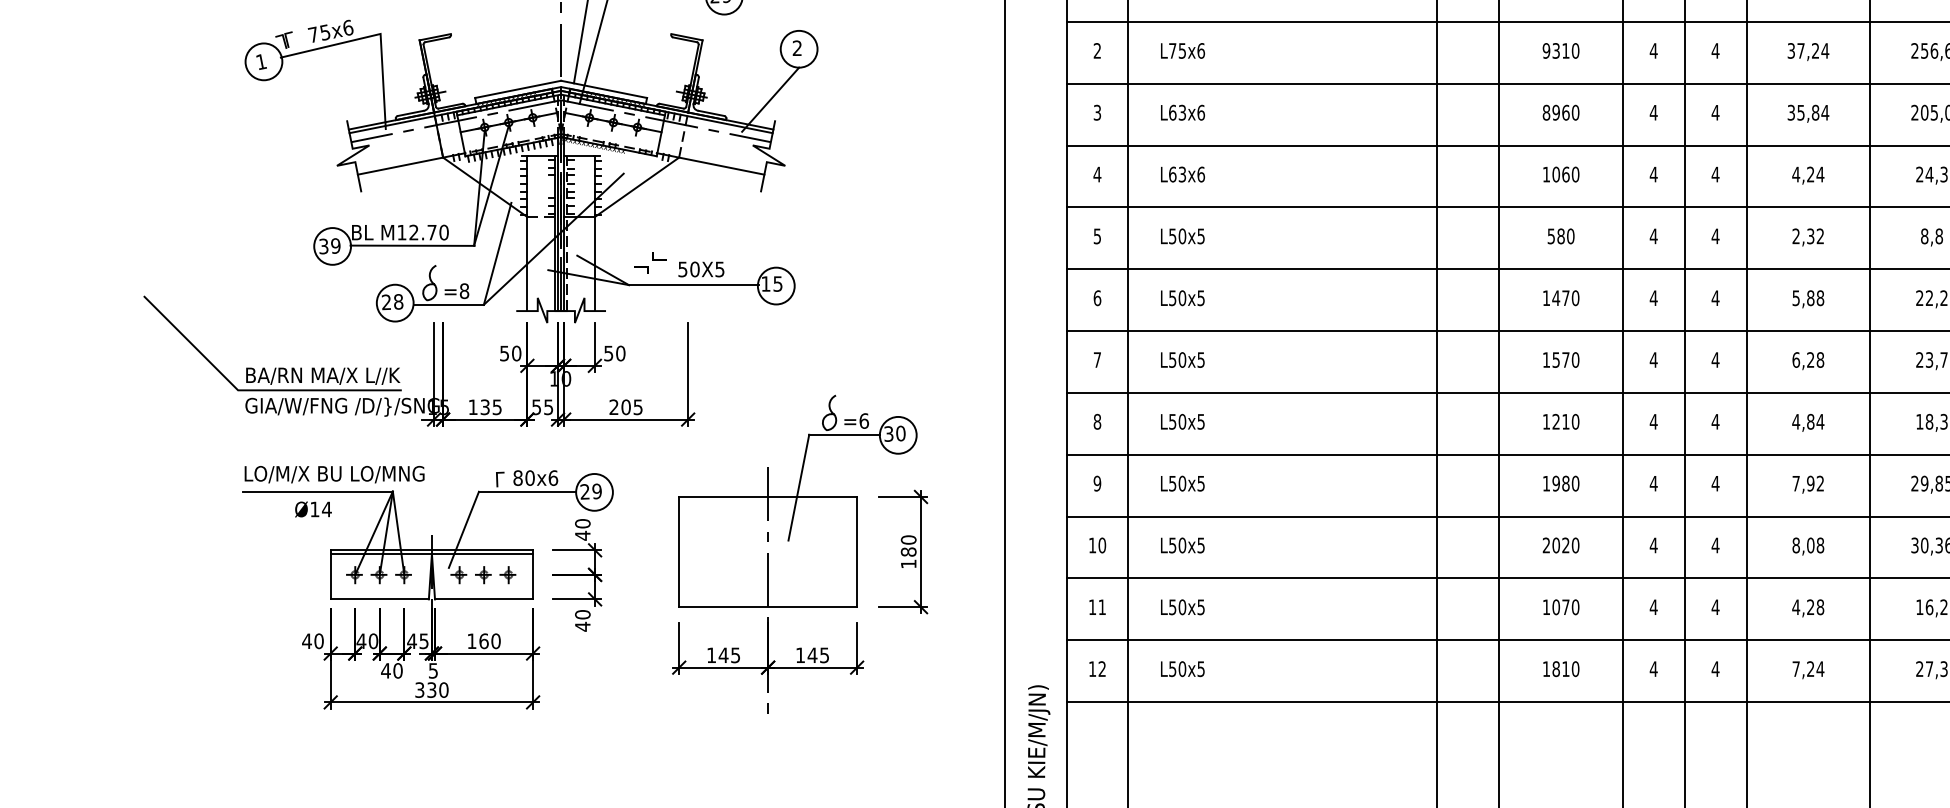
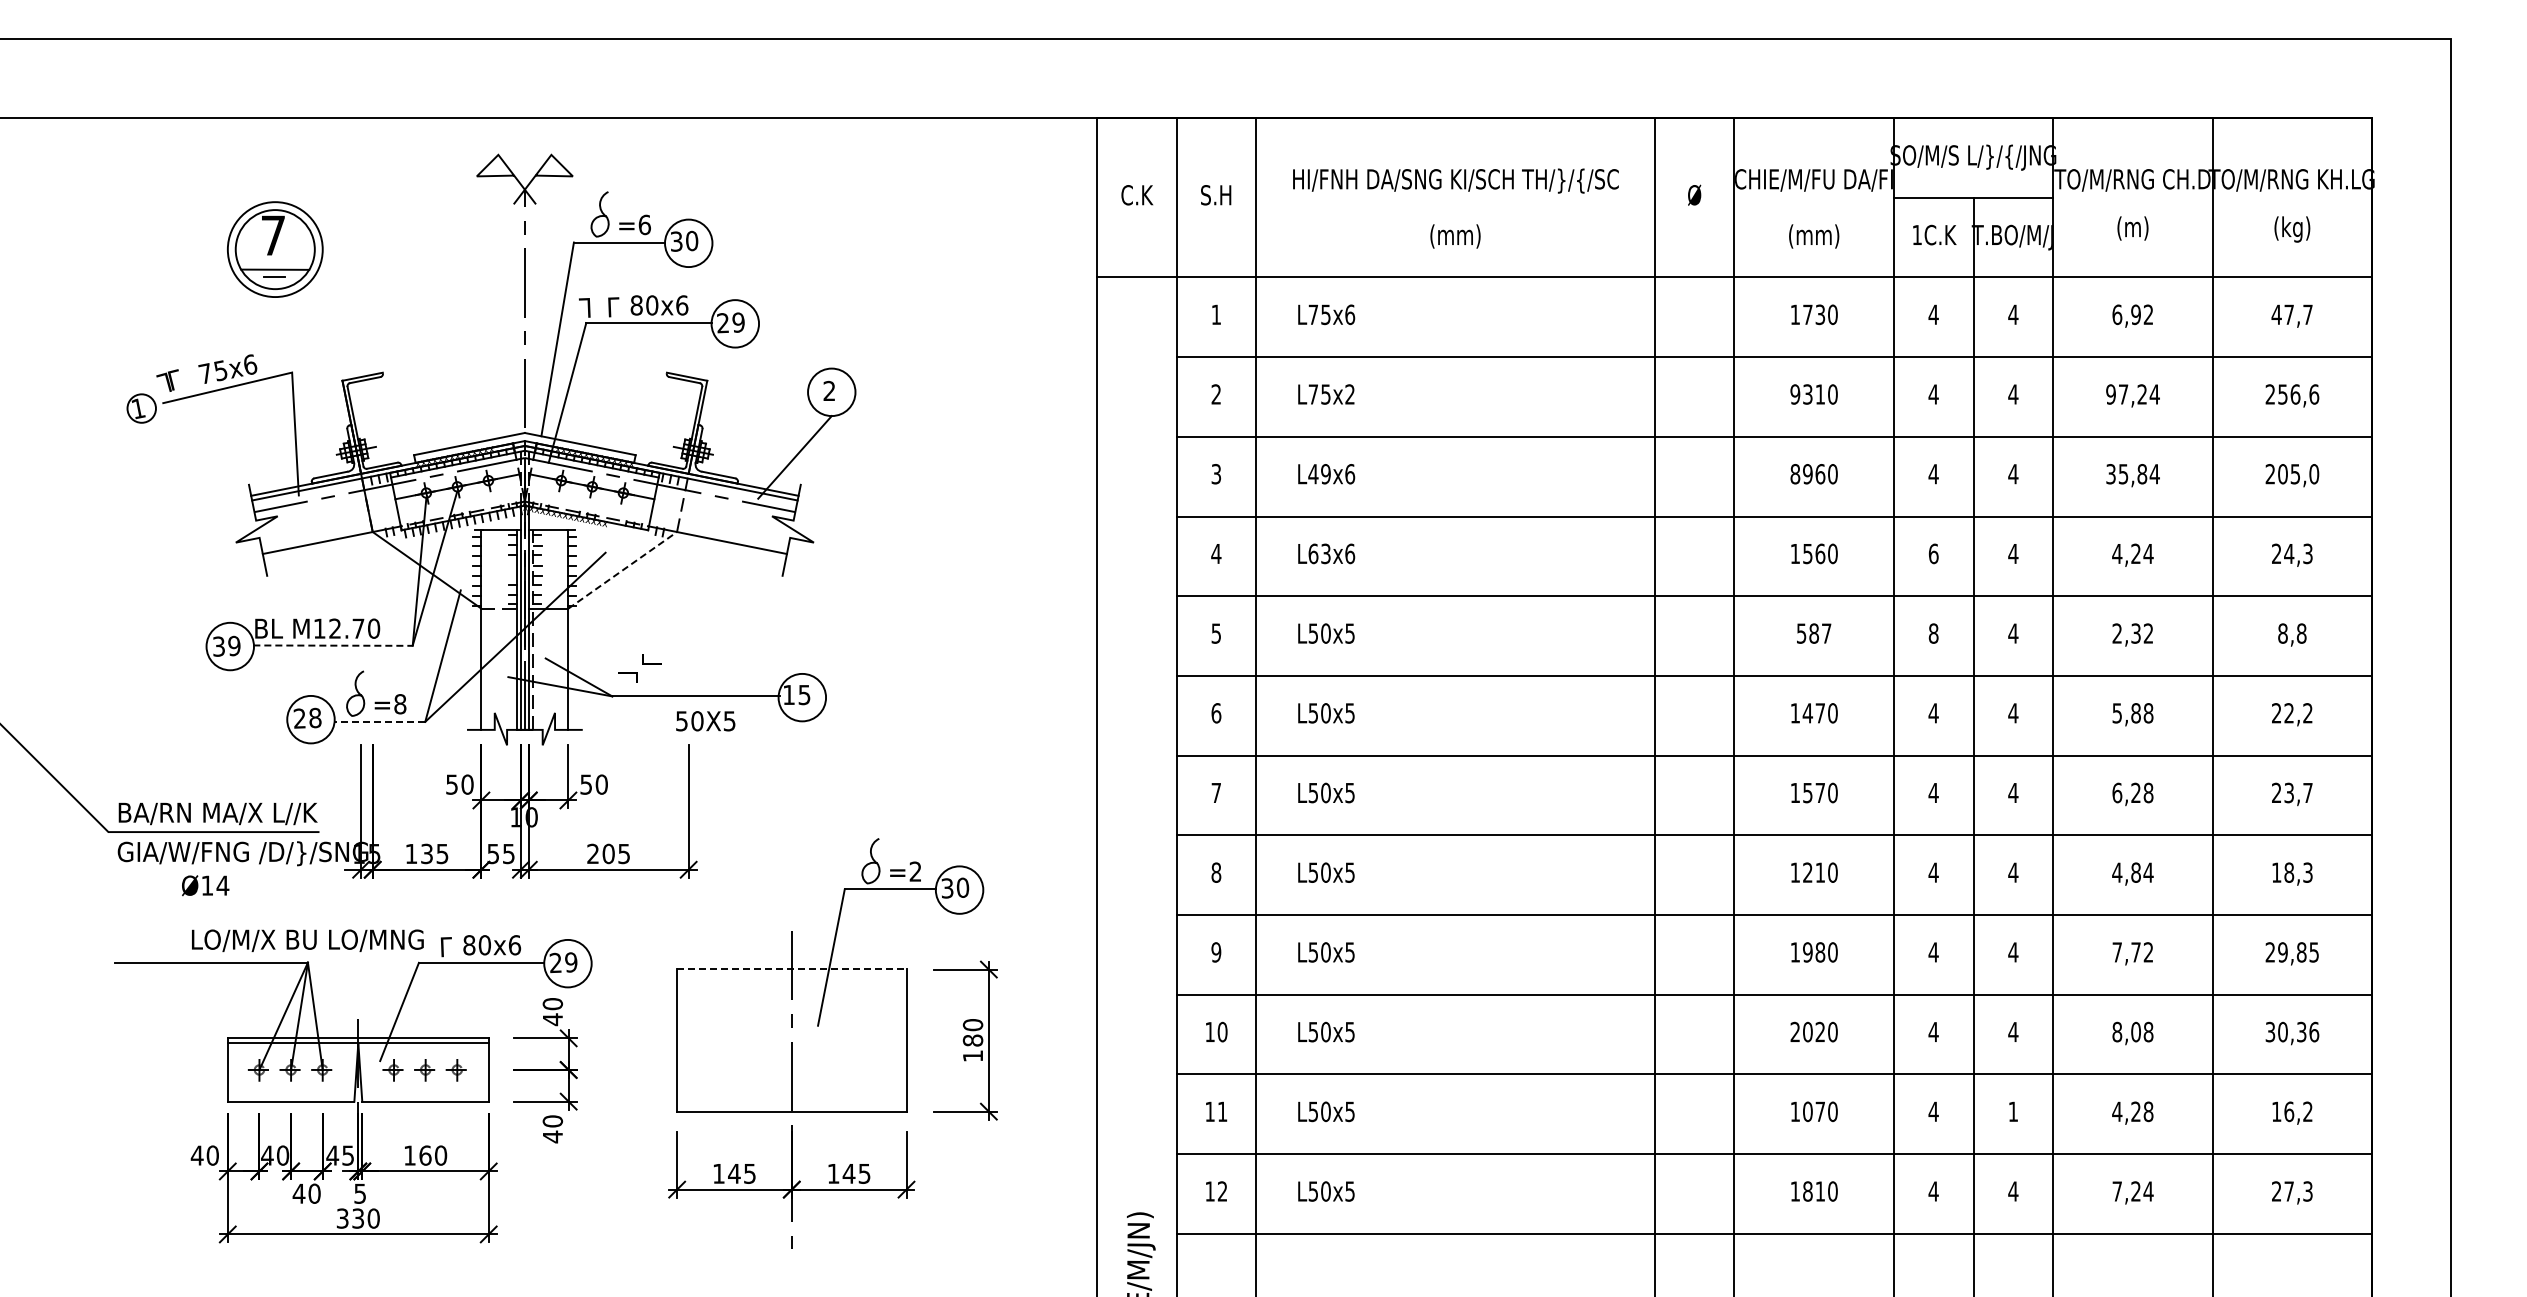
text: (1201, 50) -> (1350, 394), L75x6 -> L75x2
text: (1790, 50) -> (2110, 394), 37,24 -> 97,24
circle: (263, 61) -> (141, 408), size x0.6
text: (1177, 113) -> (1319, 474), L63x6 -> L49x6
text: (1555, 174) -> (1807, 553), 1060 -> 1560
text: (1653, 174) -> (1933, 553), 4 -> 6
line: (637, 187) -> (623, 570), solid -> dashed
text: (1570, 236) -> (1826, 633), 580 -> 587
text: (1653, 236) -> (1933, 633), 4 -> 8
line: (412, 245) -> (333, 645), solid -> dashed
text: (701, 269) -> (705, 721), moved
line: (448, 304) -> (379, 721), solid -> dashed
text: (864, 420) -> (915, 871), =6 -> =2
text: (334, 474) -> (307, 940), moved
text: (1810, 483) -> (2135, 952), 7,92 -> 7,72
line: (767, 496) -> (791, 969), solid -> dashed
text: (313, 509) -> (205, 885), moved
text: (1715, 607) -> (2013, 1111), 4 -> 1

